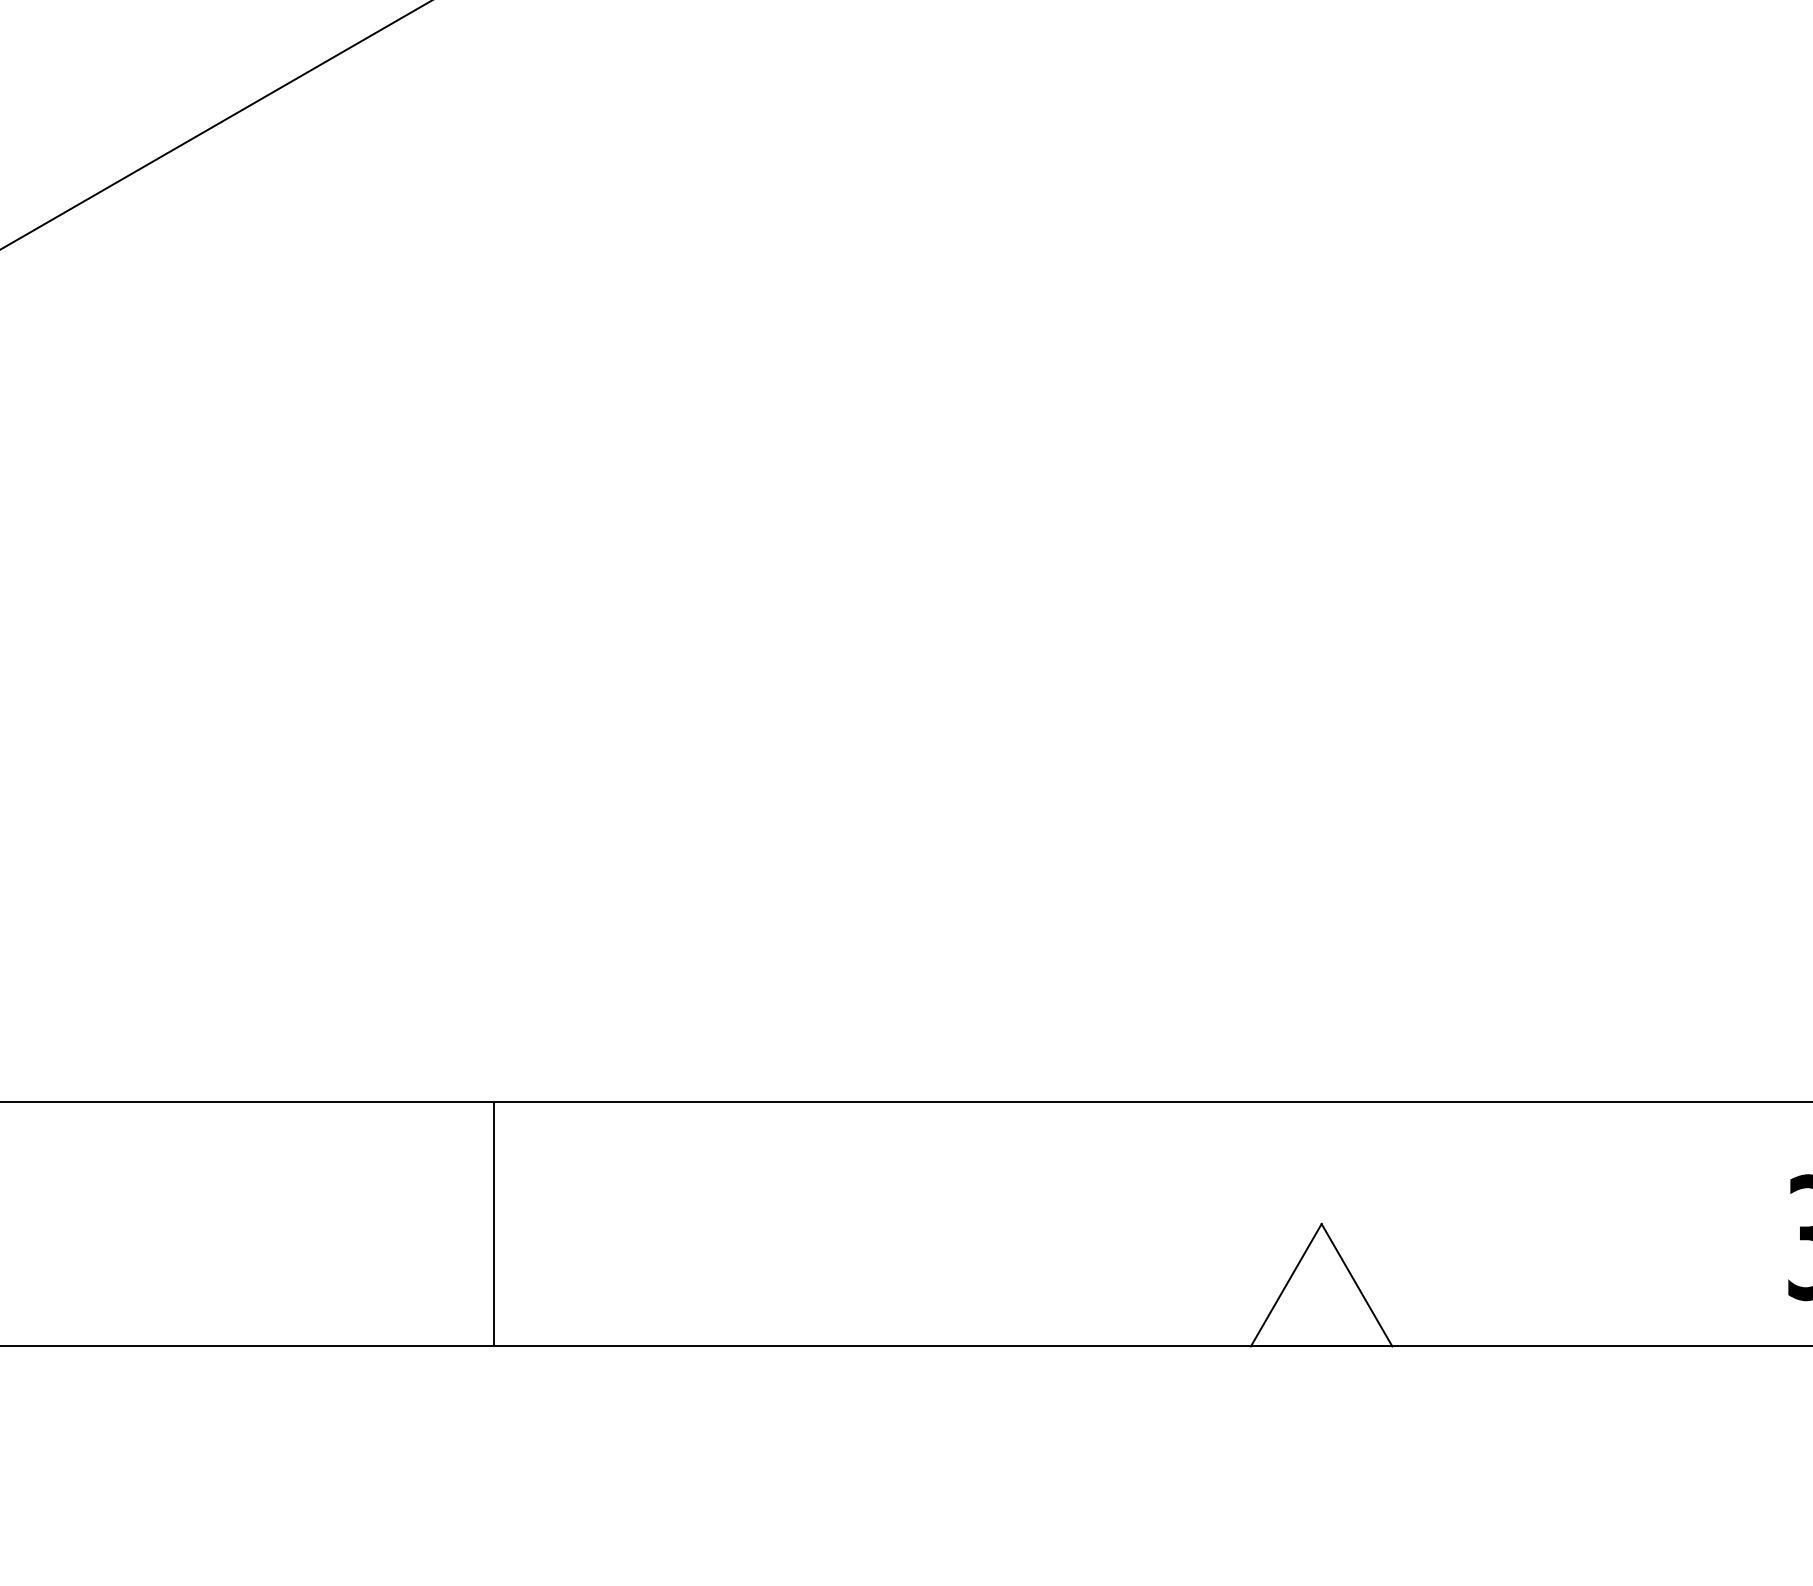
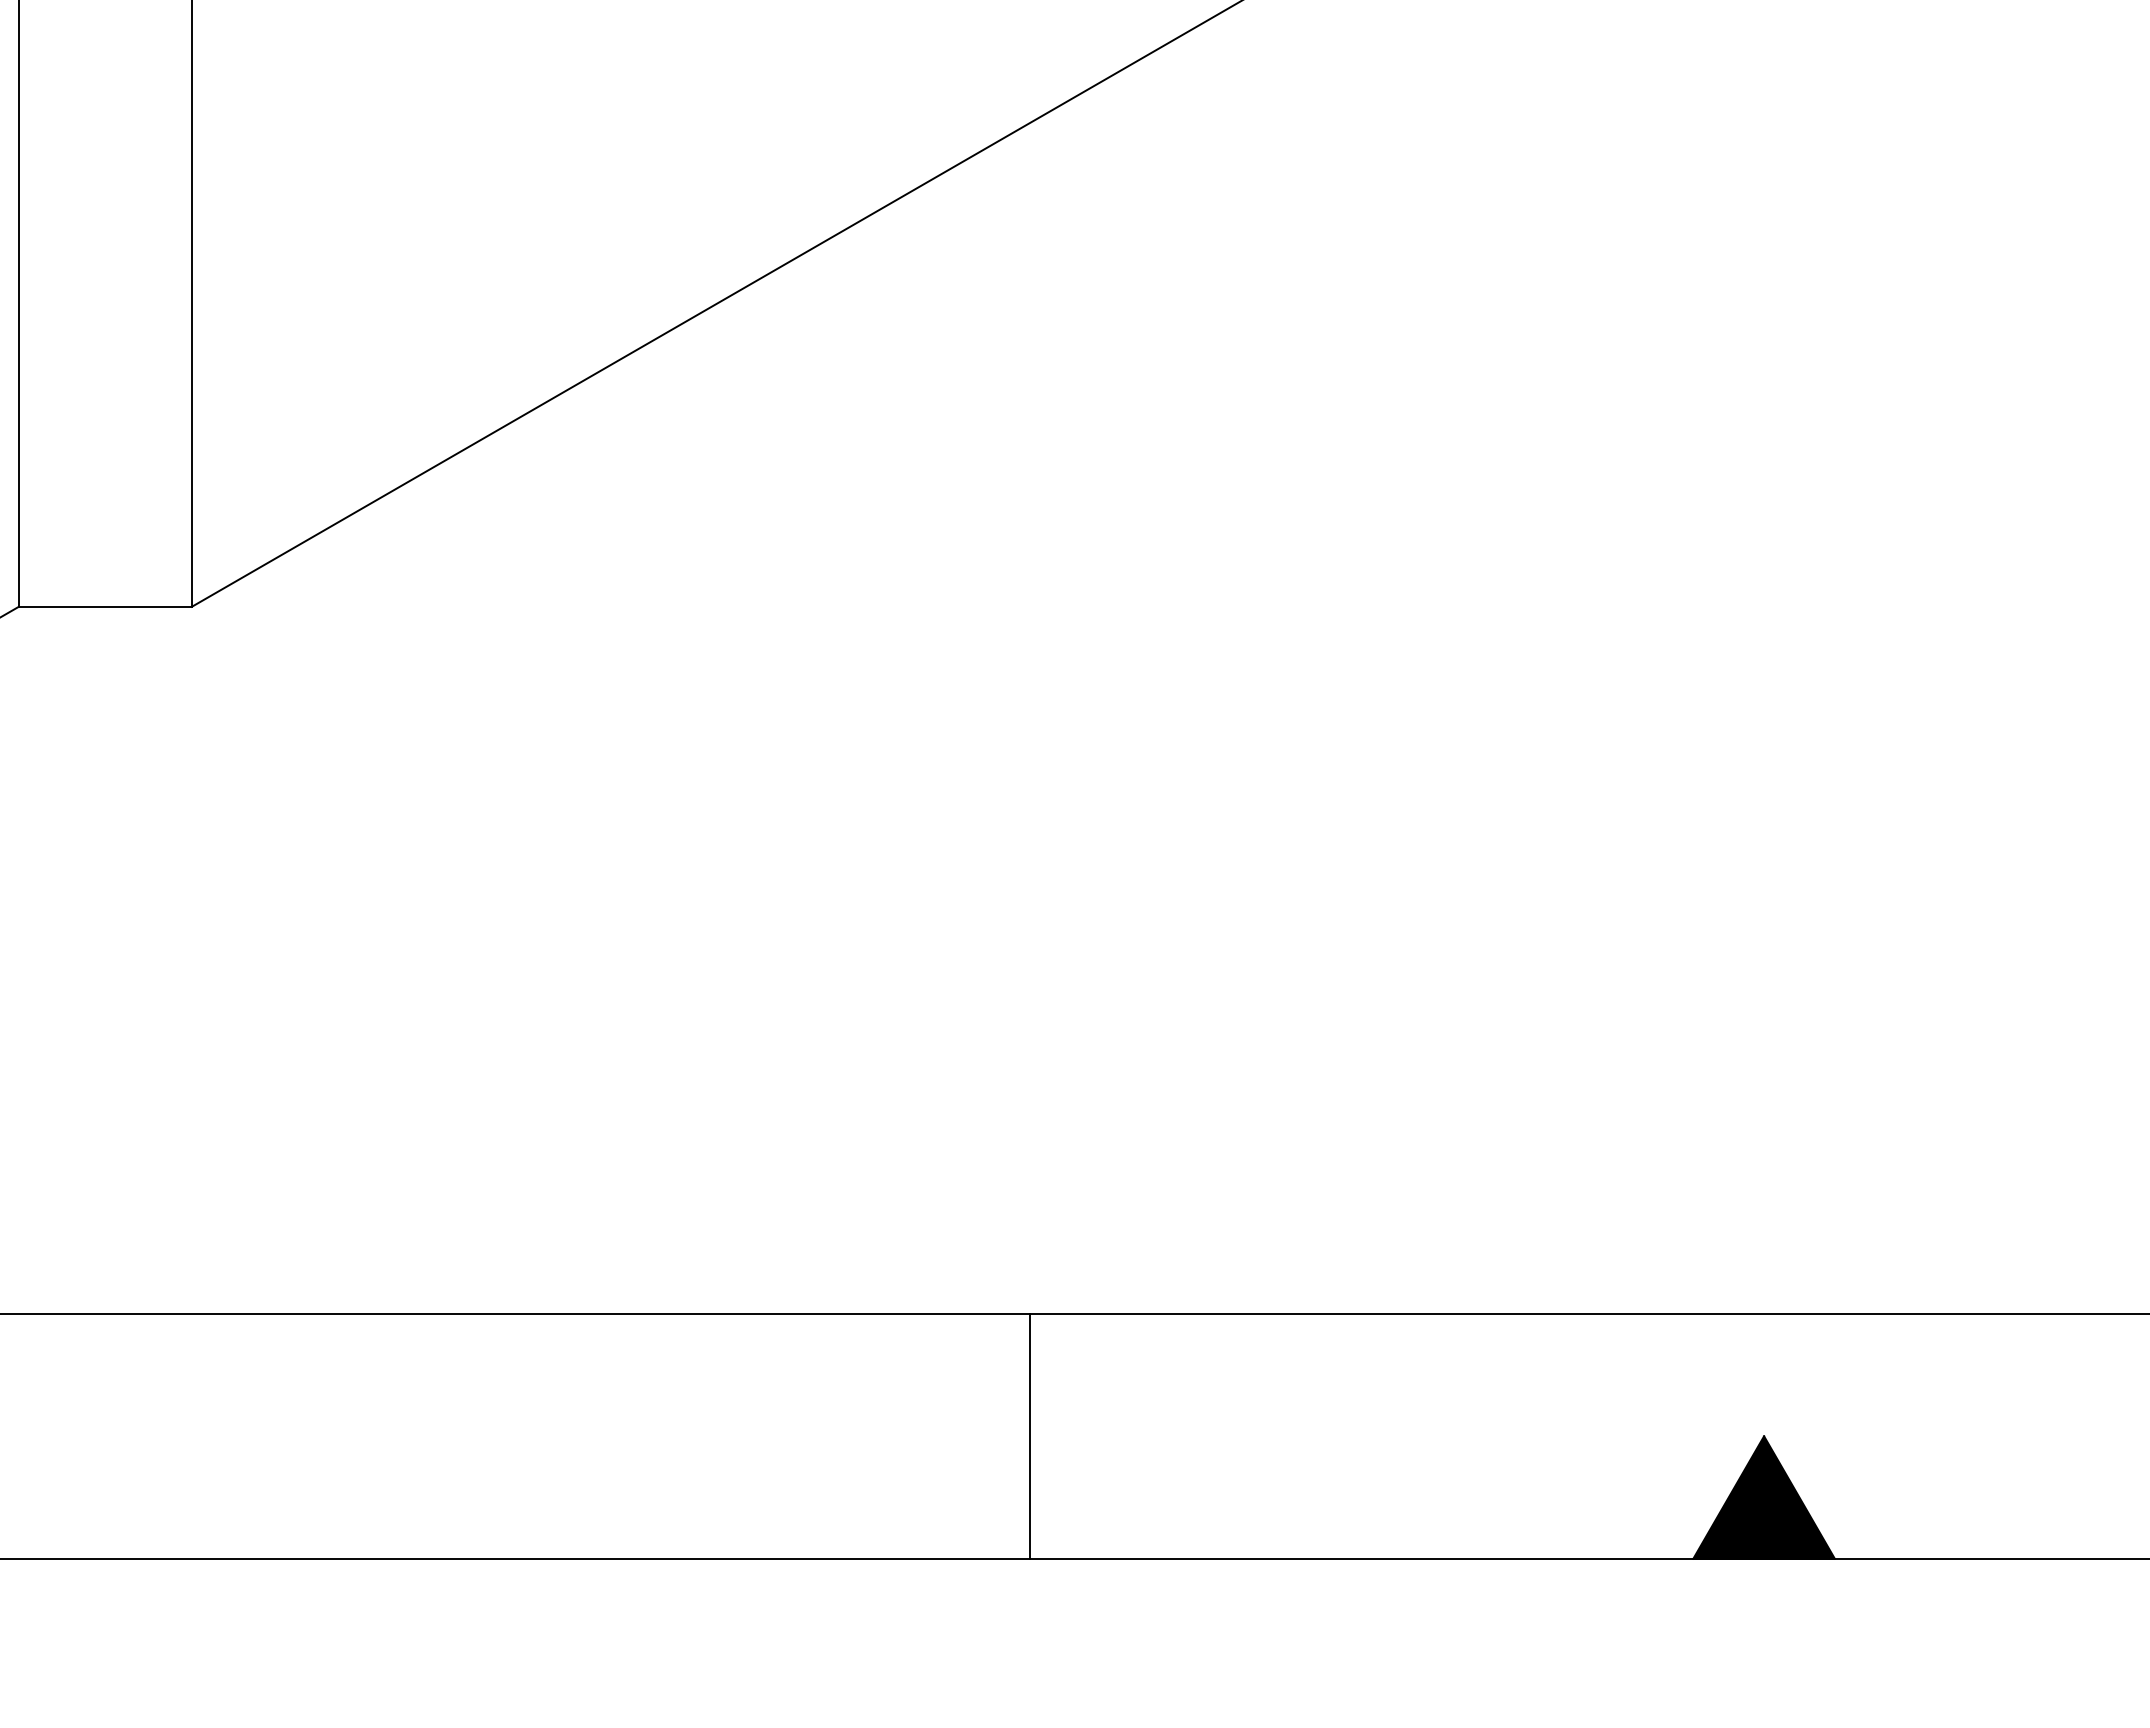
line: (494, 1223) -> (1029, 1435), moved
fill: (1321, 1285) -> (1763, 1497), added

